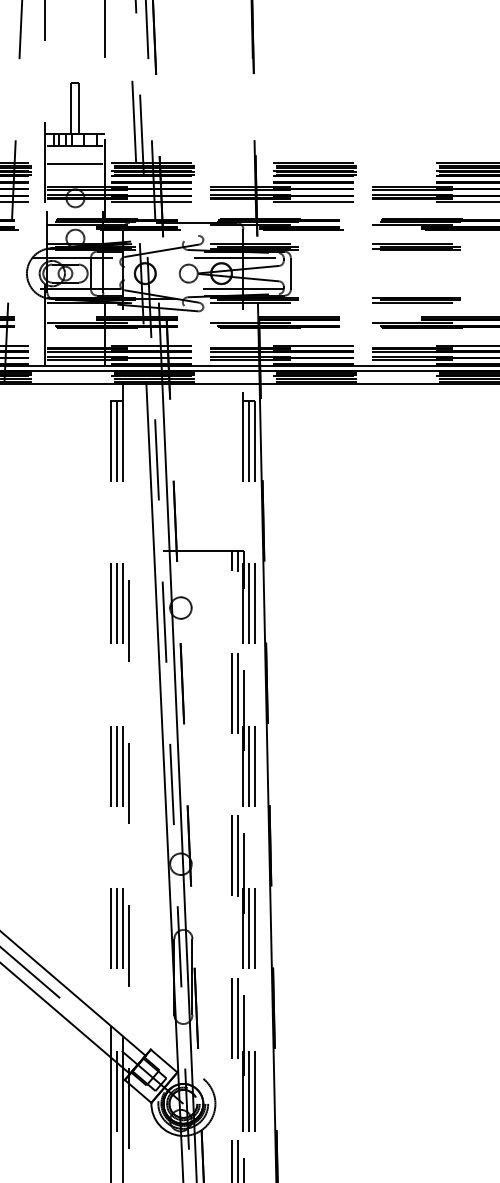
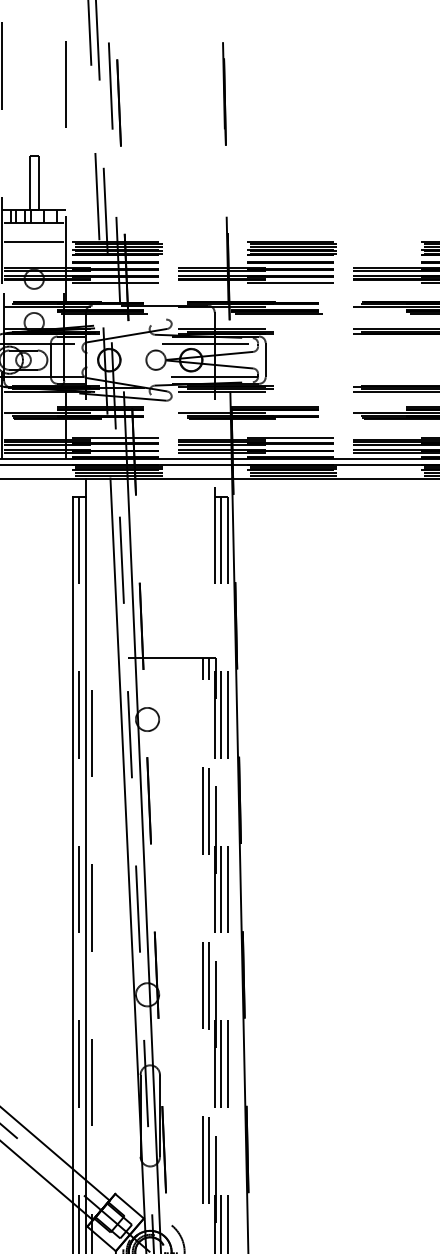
line: (111, 713) -> (72, 832), dashed -> solid
line: (123, 719) -> (85, 839), dashed -> solid

